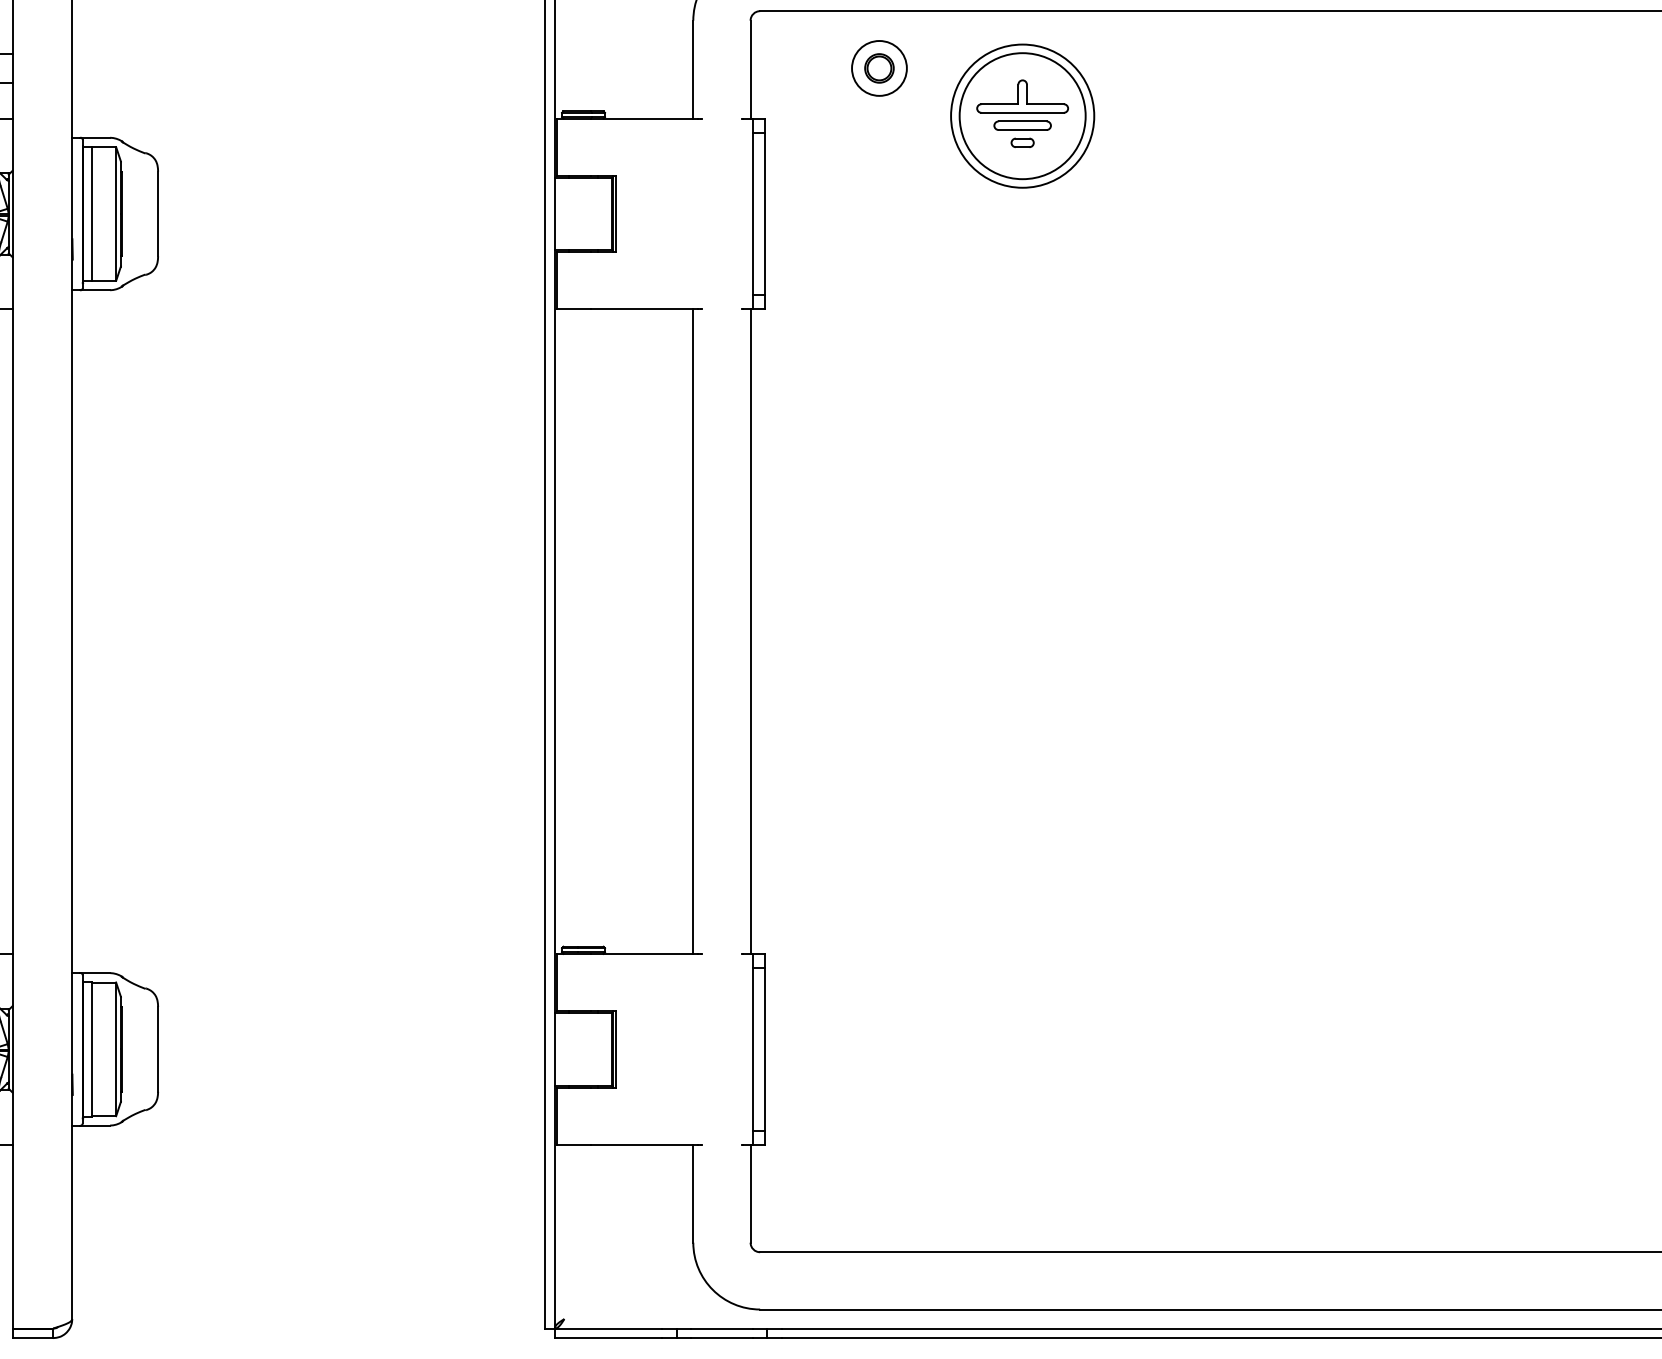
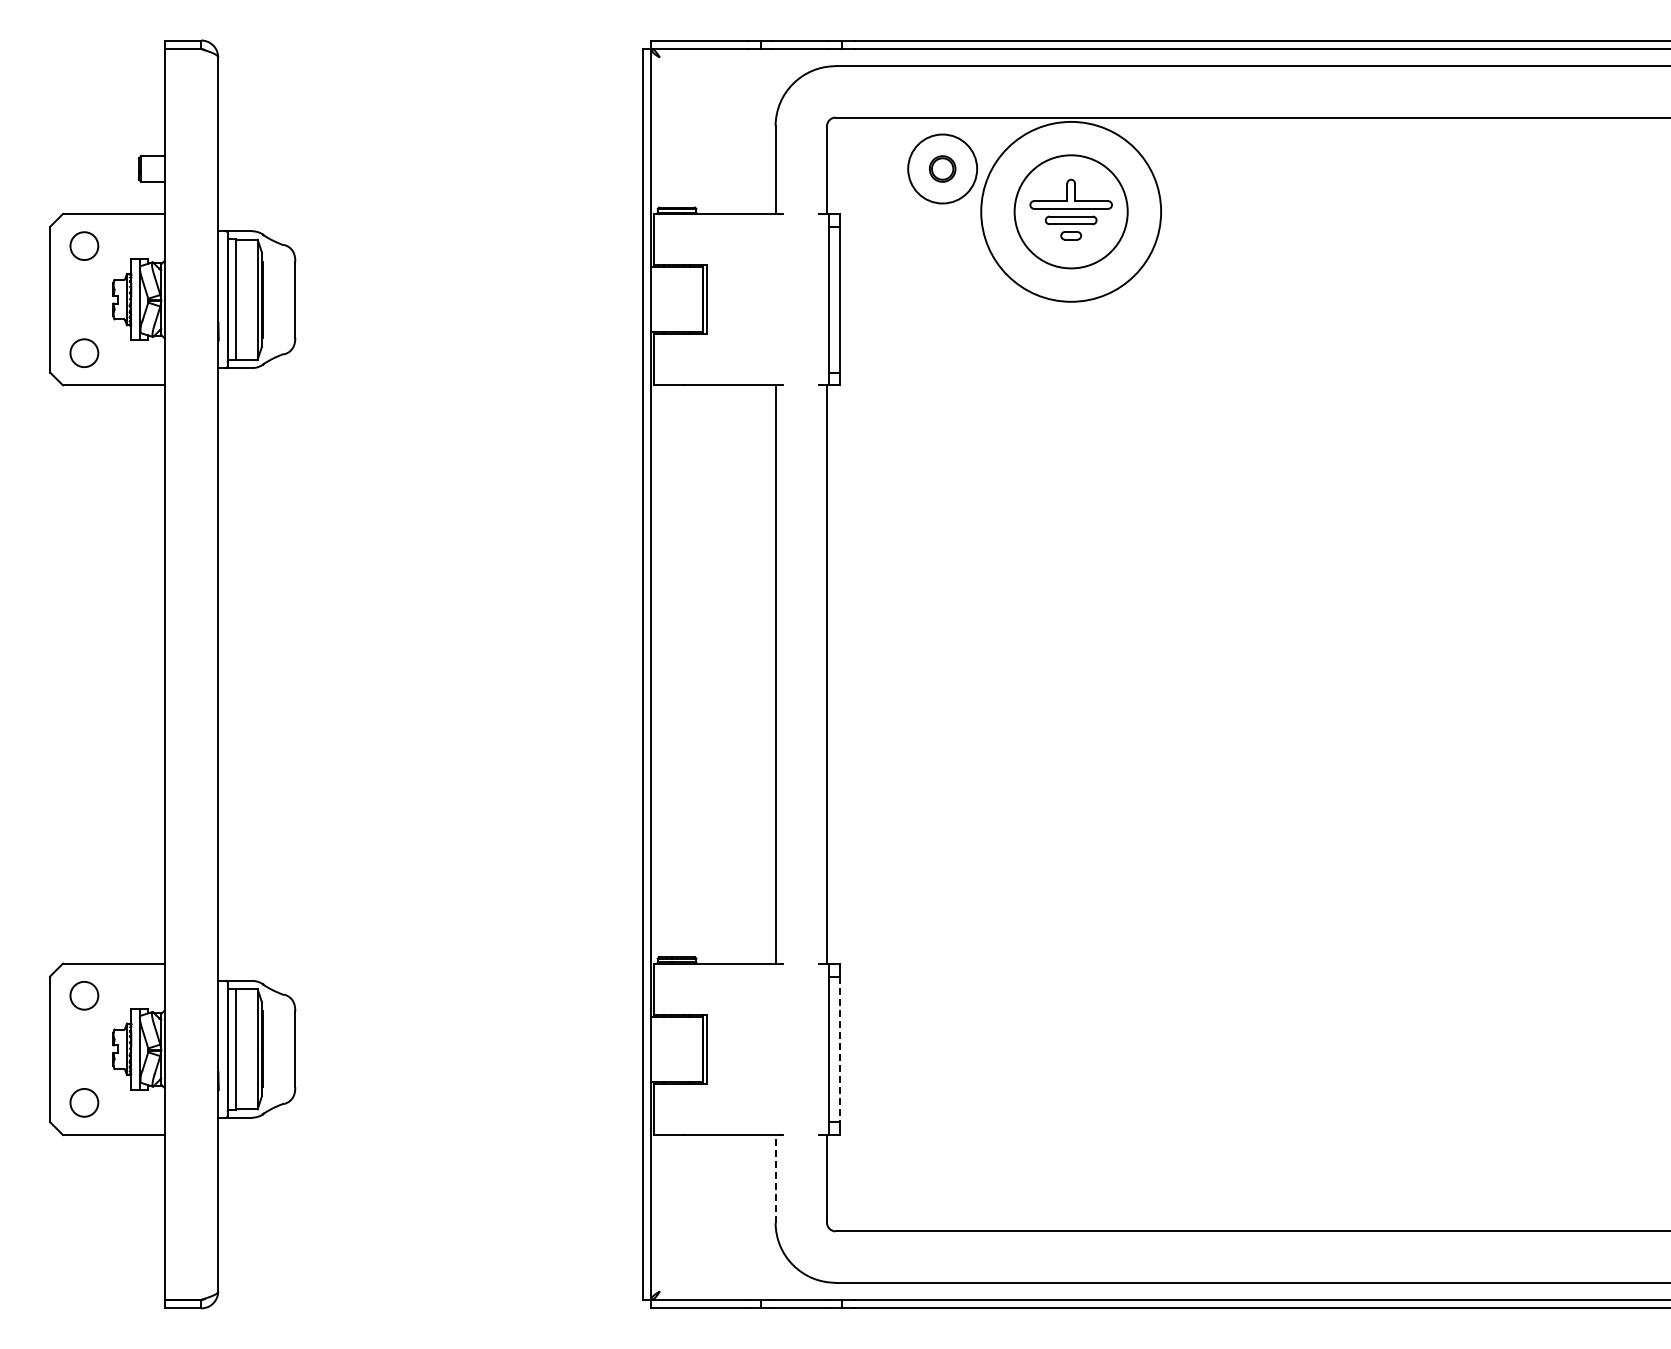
circle: (879, 67) -> (942, 168), size x1.4
circle: (1021, 115) -> (1070, 211), size x1.4
line: (764, 1049) -> (839, 1049), solid -> dashed
line: (693, 1193) -> (775, 1178), solid -> dashed

